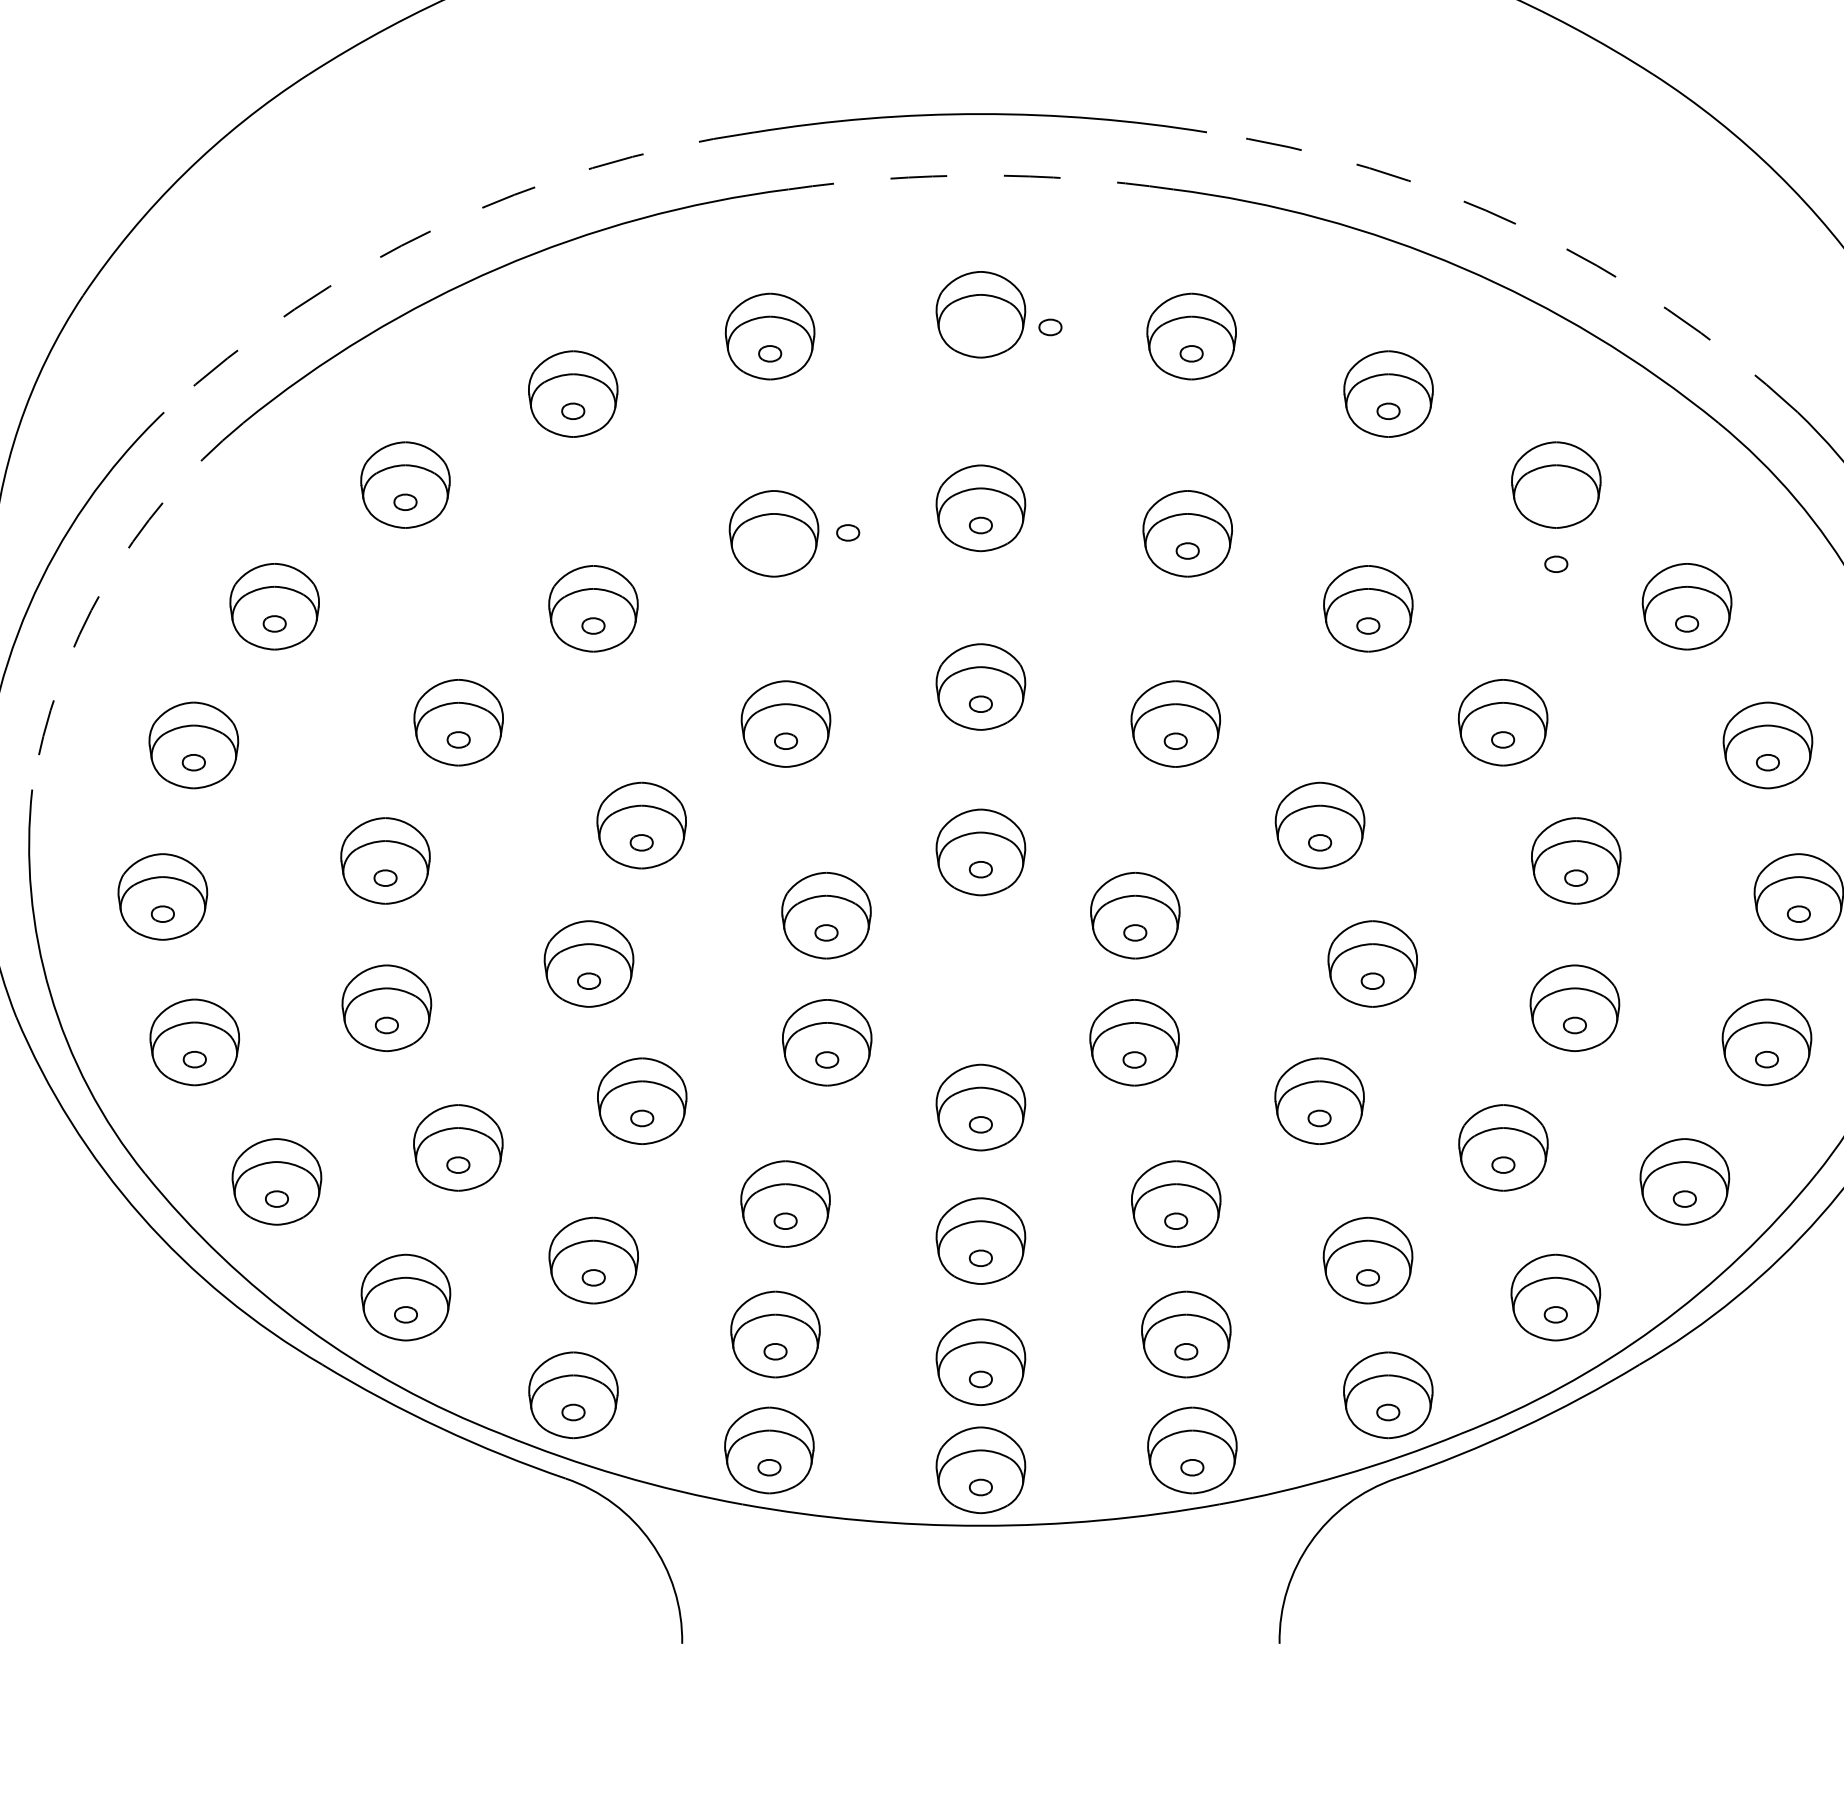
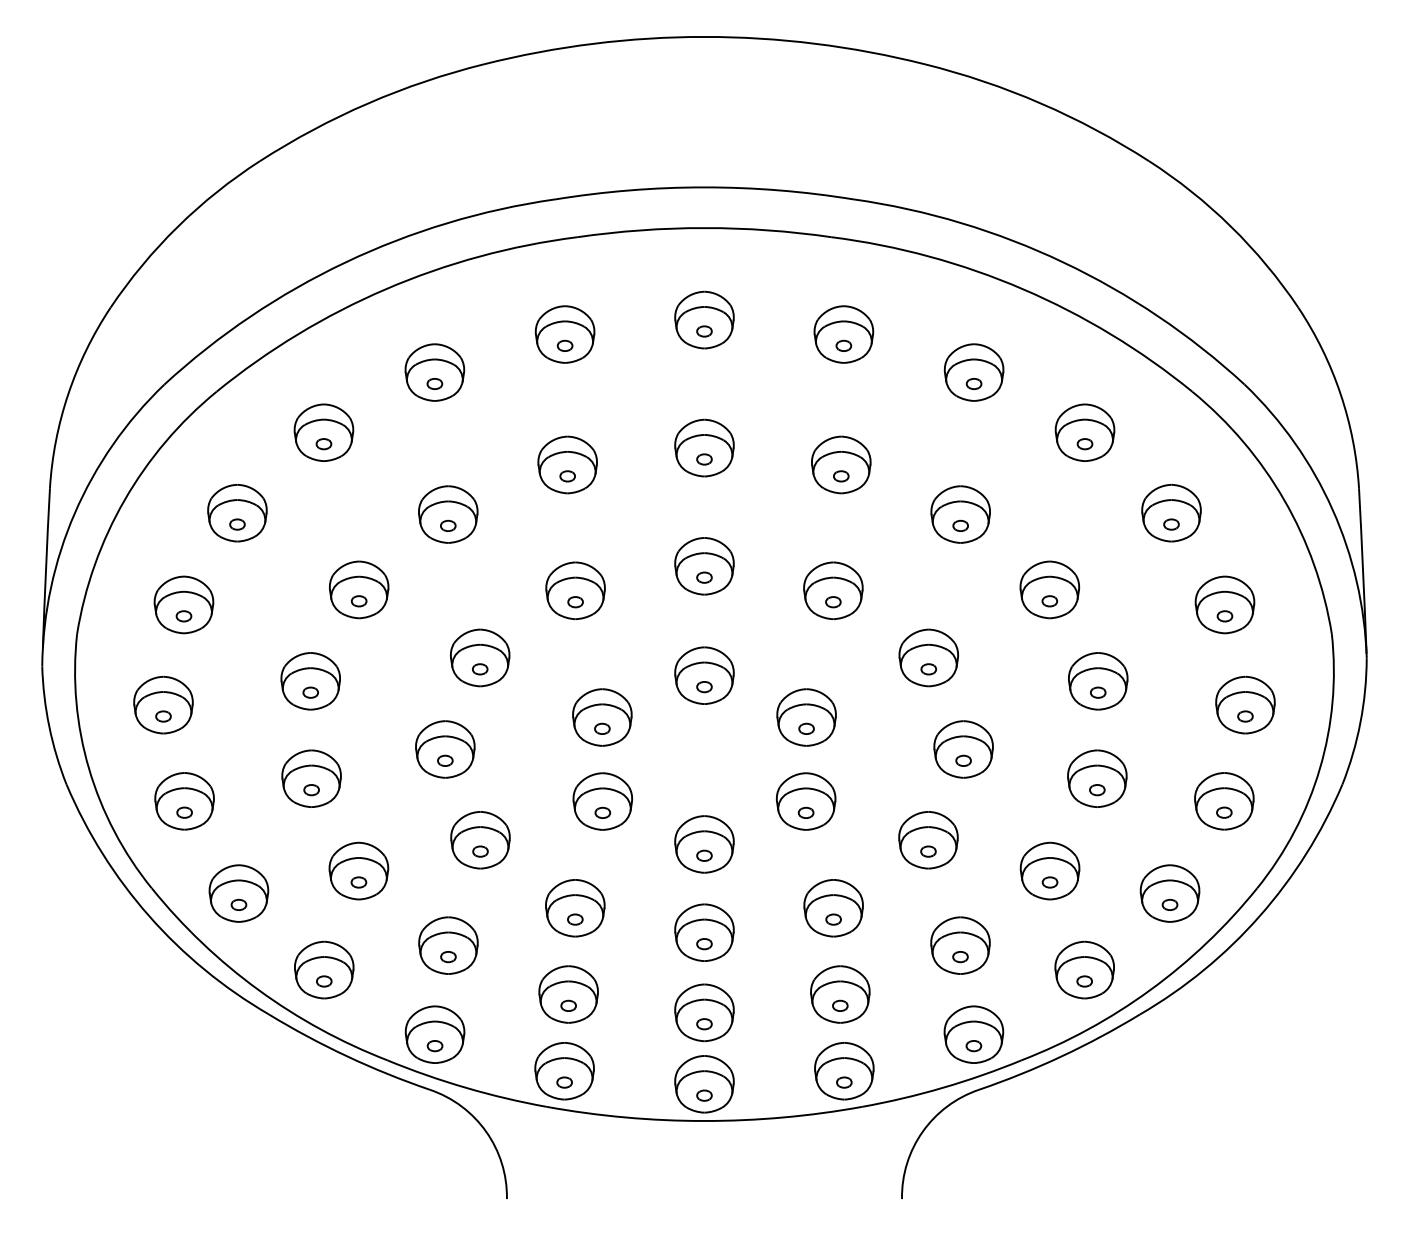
arc: (980, 176) -> (704, 228), dashed -> solid
arc: (438, 227) -> (345, 262), dashed -> solid
arc: (1523, 227) -> (1063, 262), dashed -> solid
part: (1050, 327) -> (704, 331), moved
part: (847, 533) -> (567, 476), moved
part: (1555, 564) -> (1084, 444), moved
arc: (103, 587) -> (124, 500), dashed -> solid

